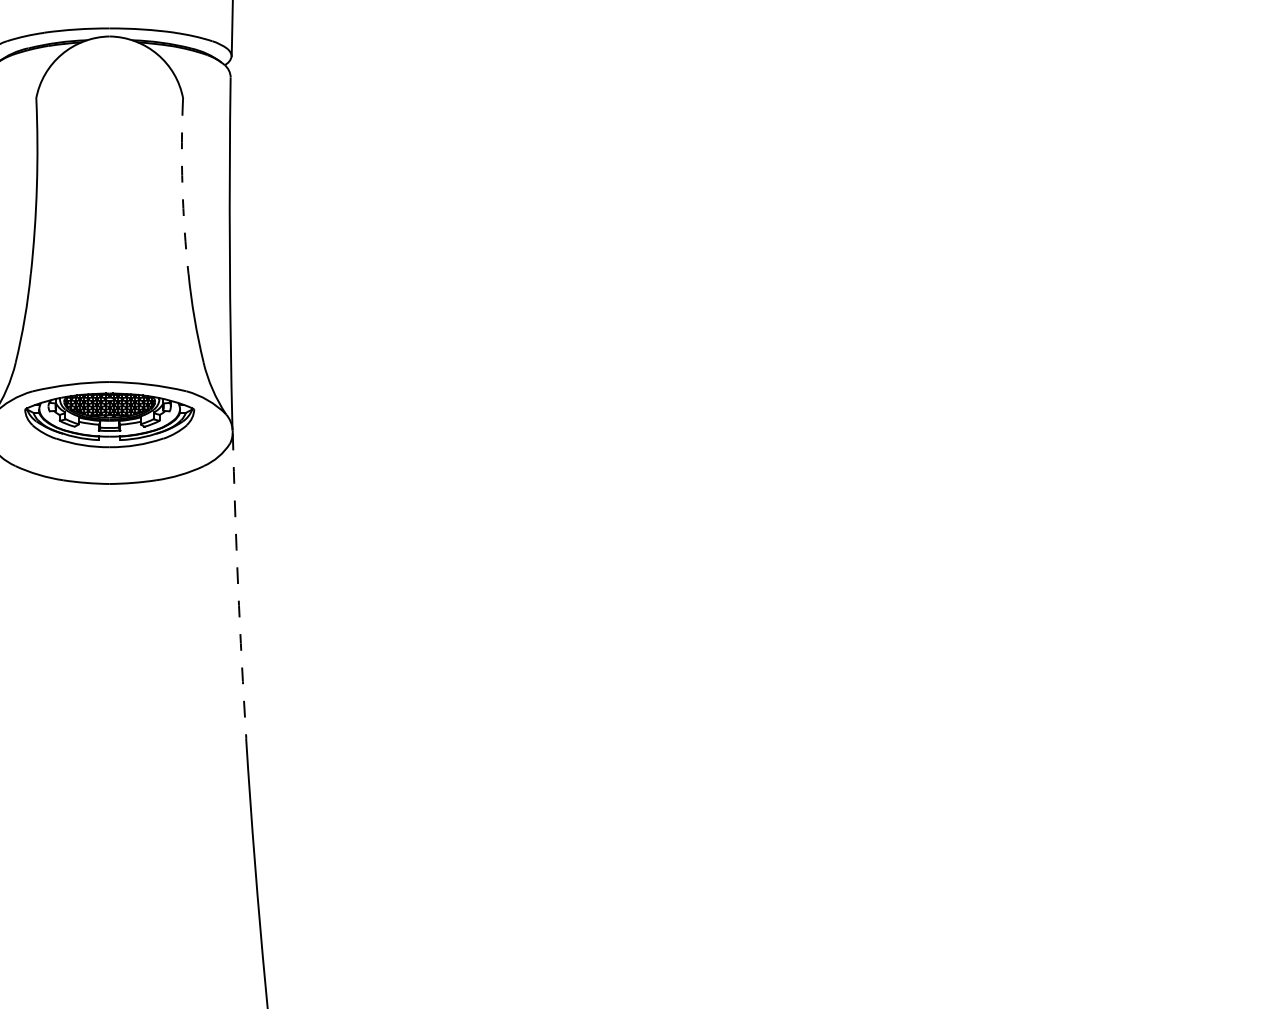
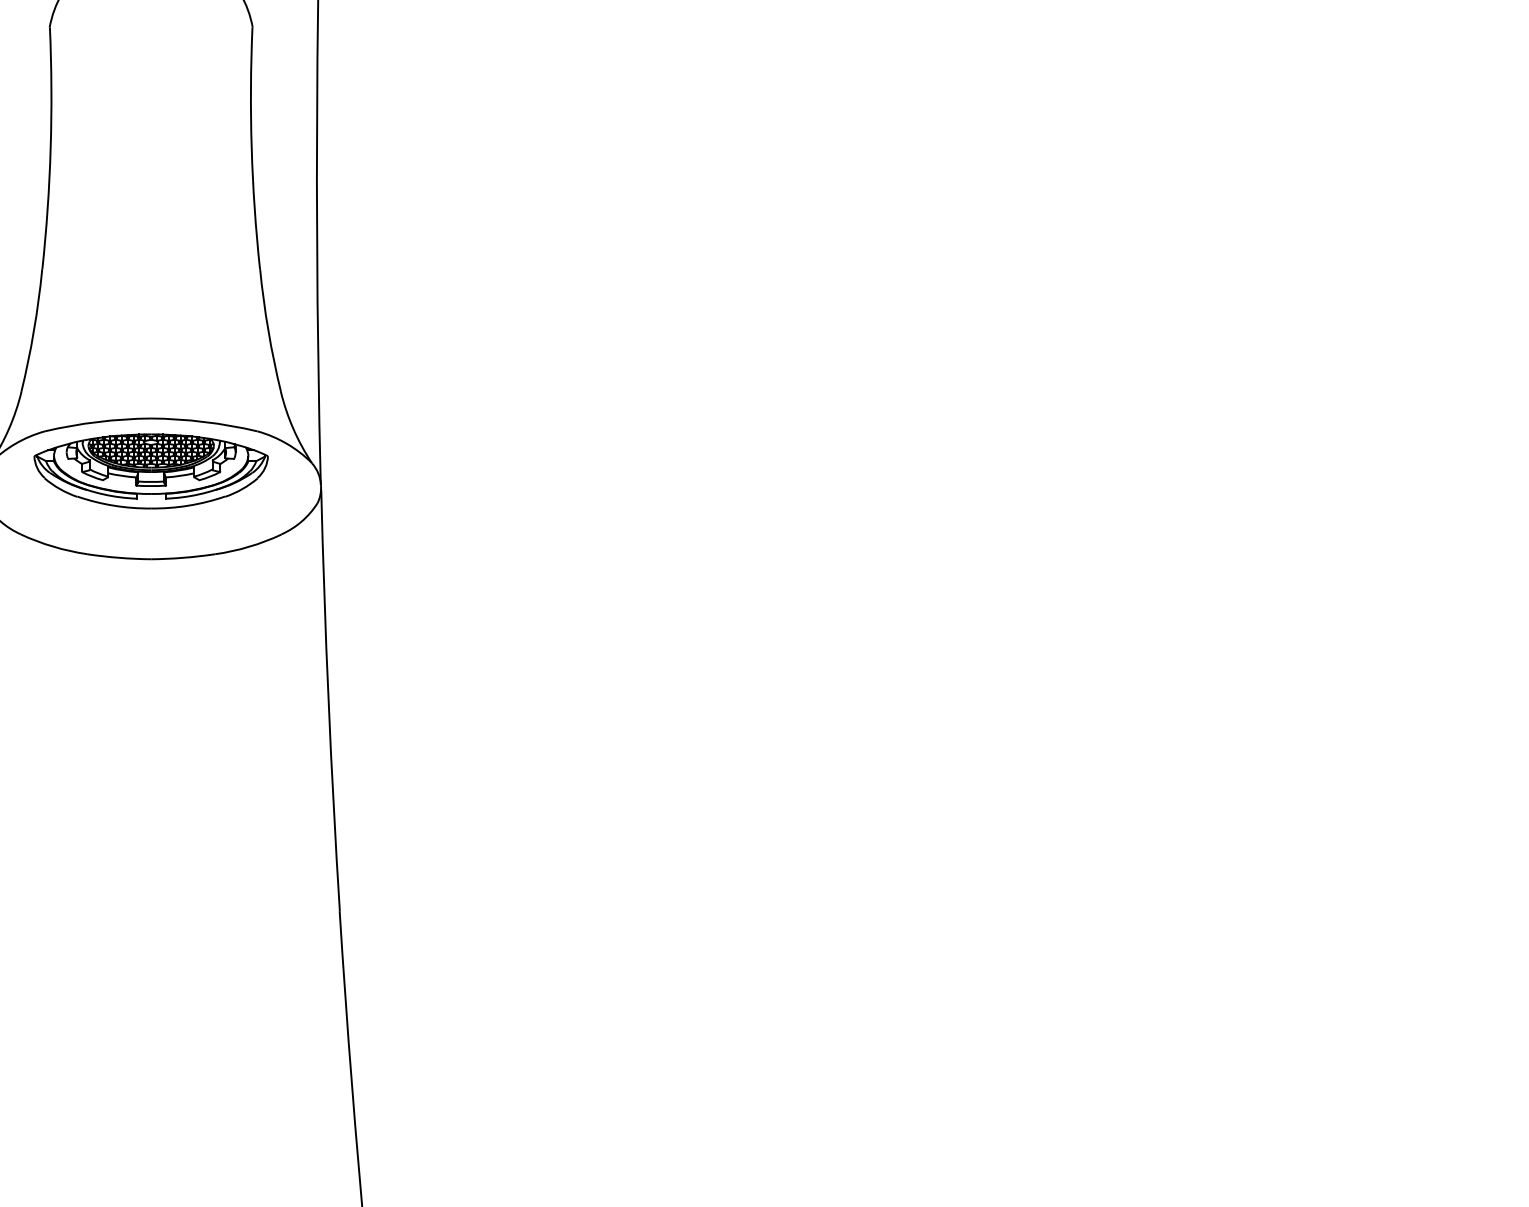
arc: (182, 186) -> (251, 148), dashed -> solid
arc: (238, 586) -> (329, 700), dashed -> solid

